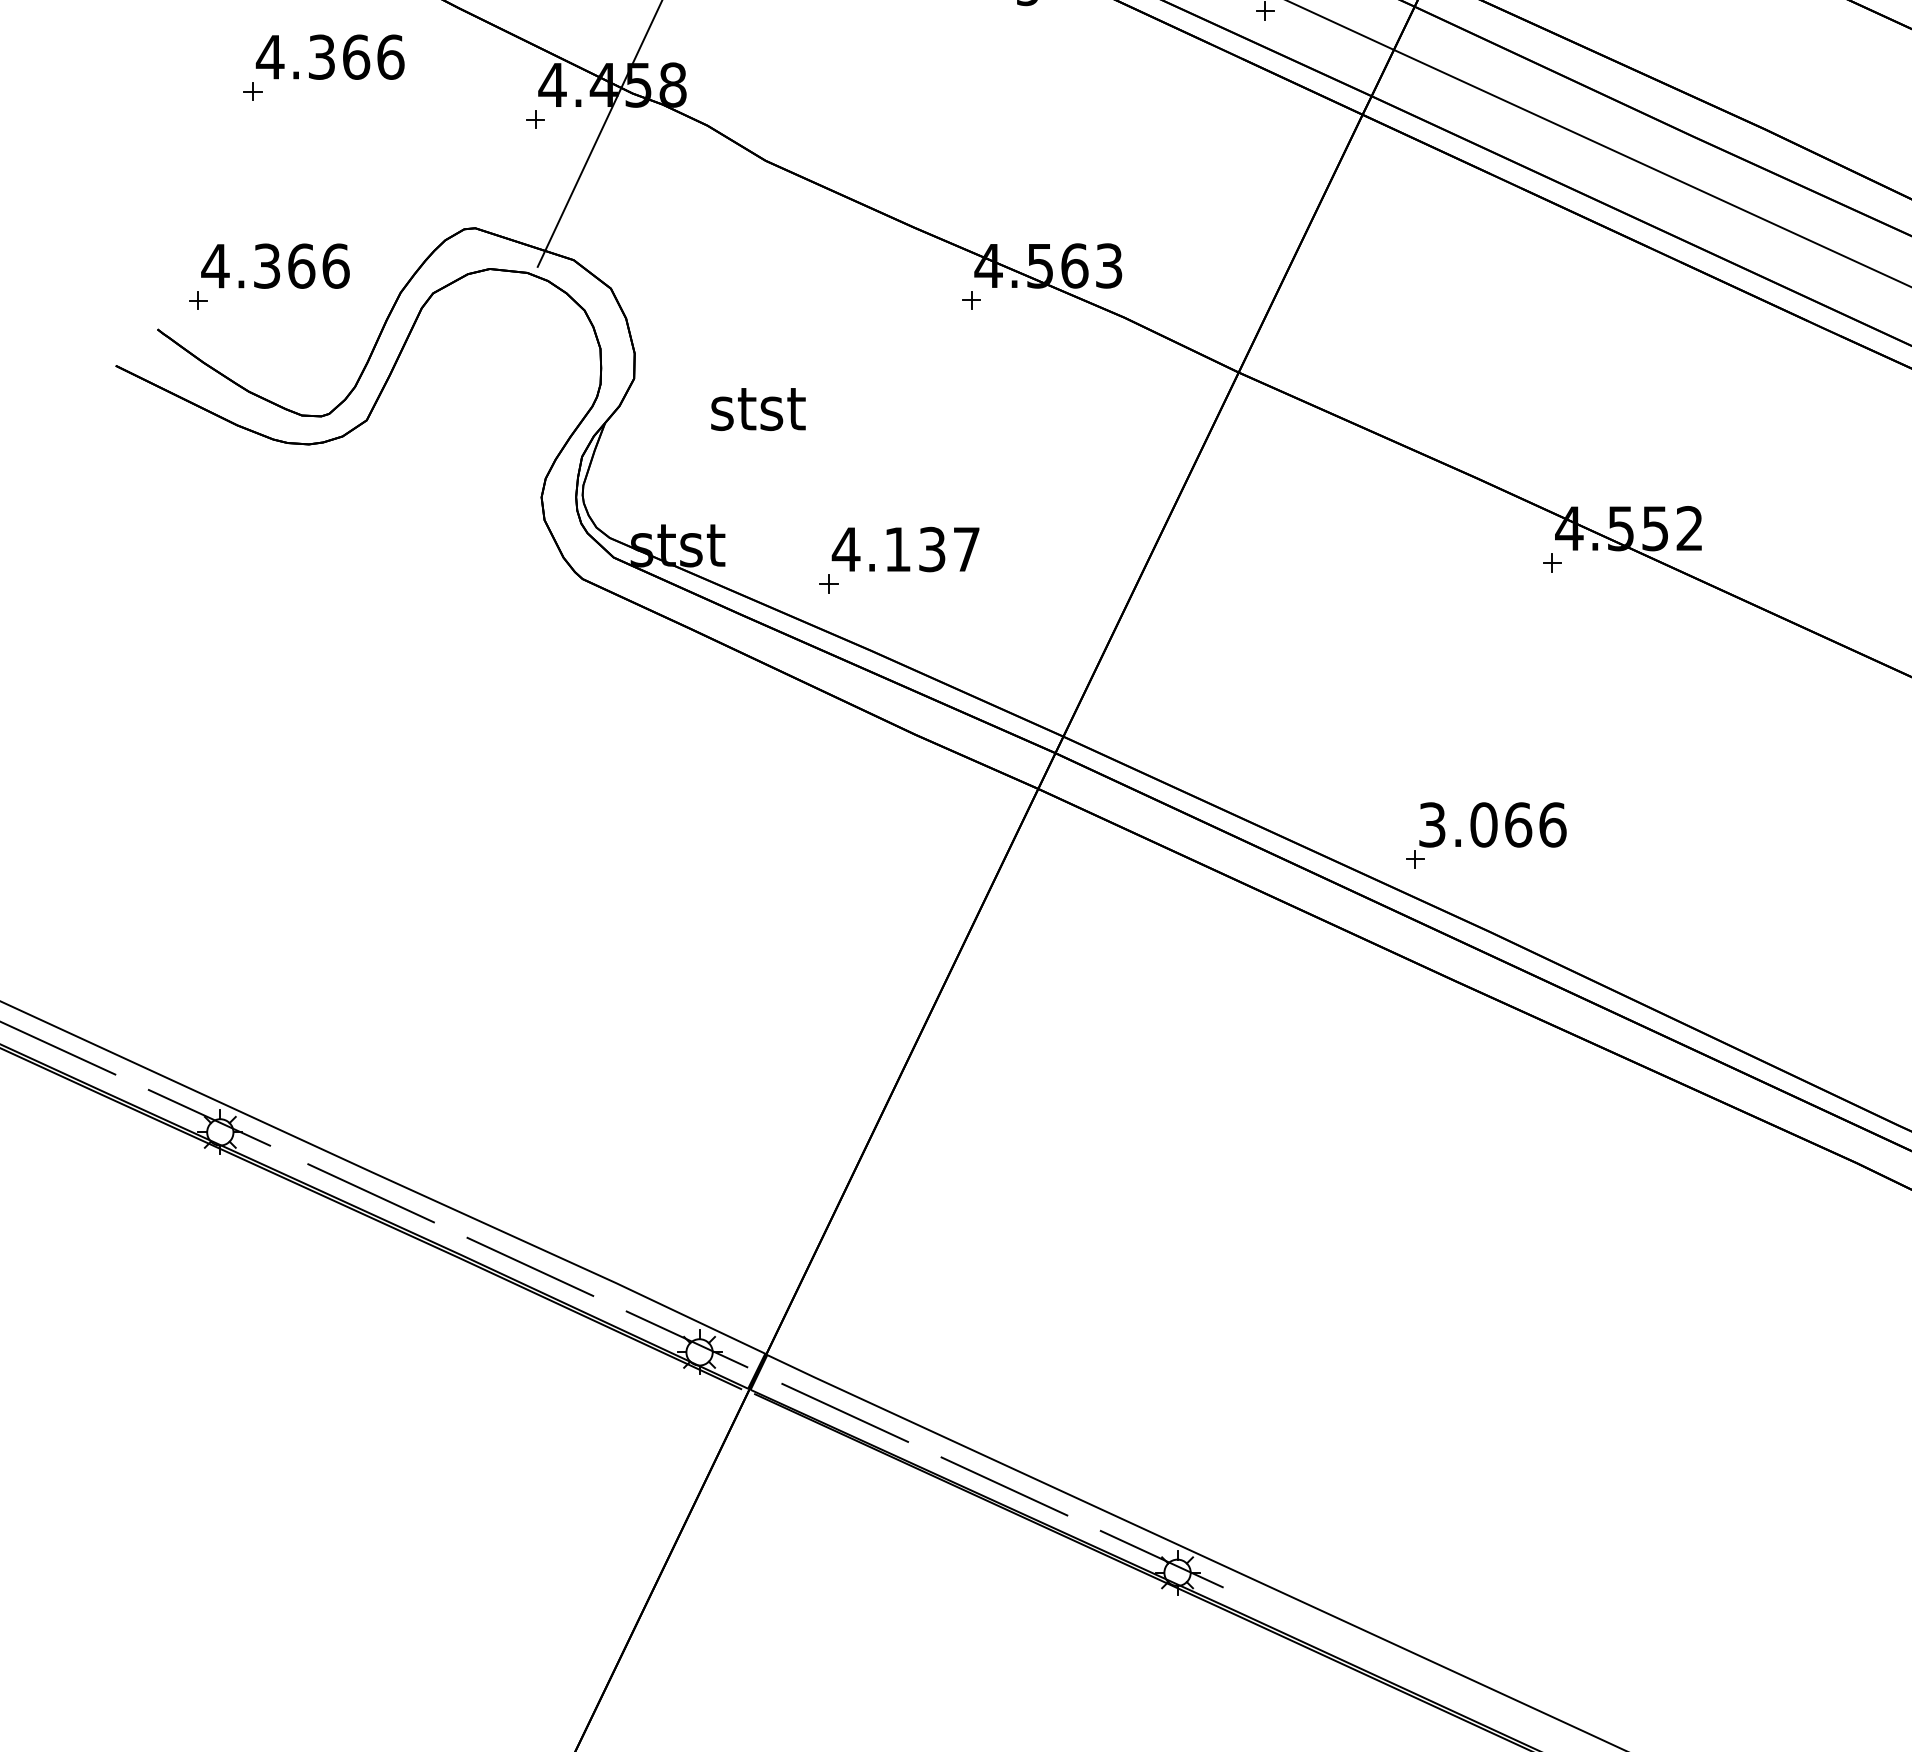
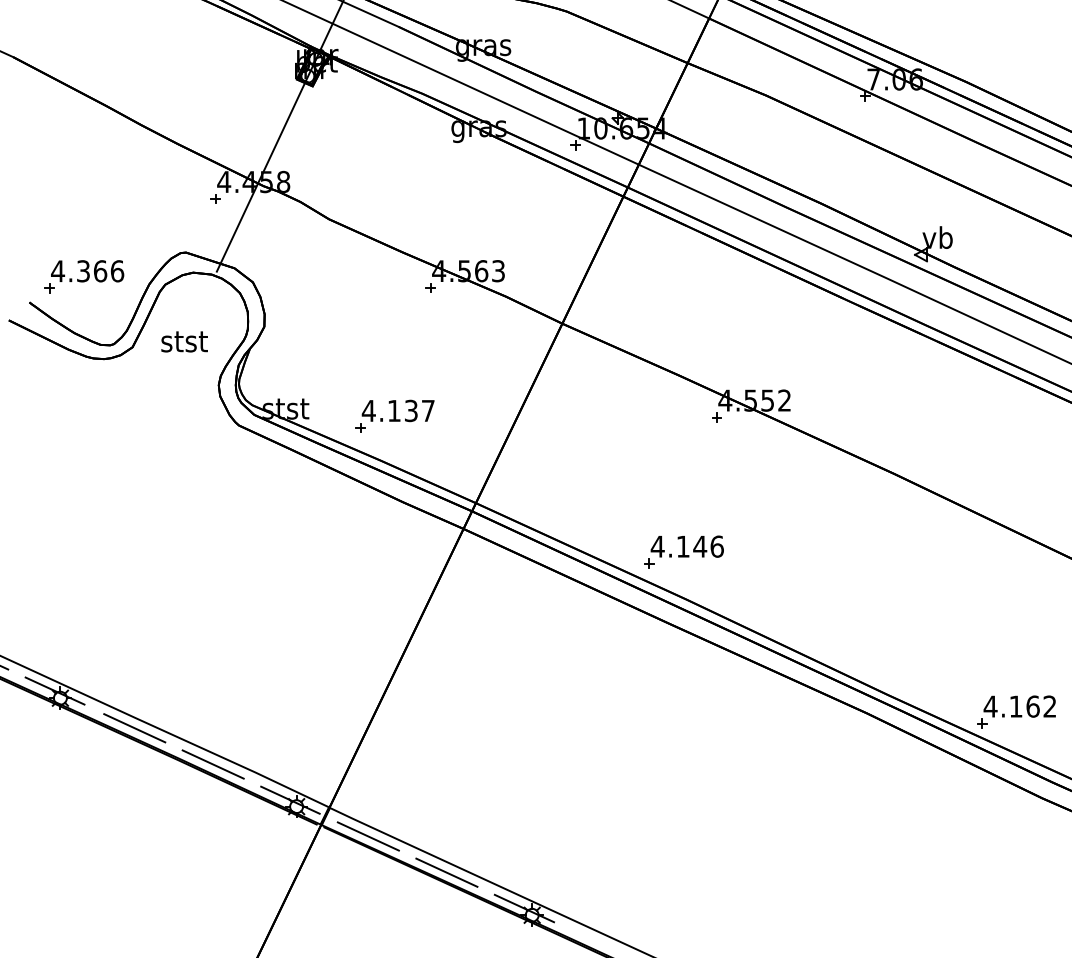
part: (323, 67) -> (111, 173), removed
text: (758, 408) -> (184, 341), moved
text: (1474, 824) -> (678, 546), 3.066 -> 4.146

